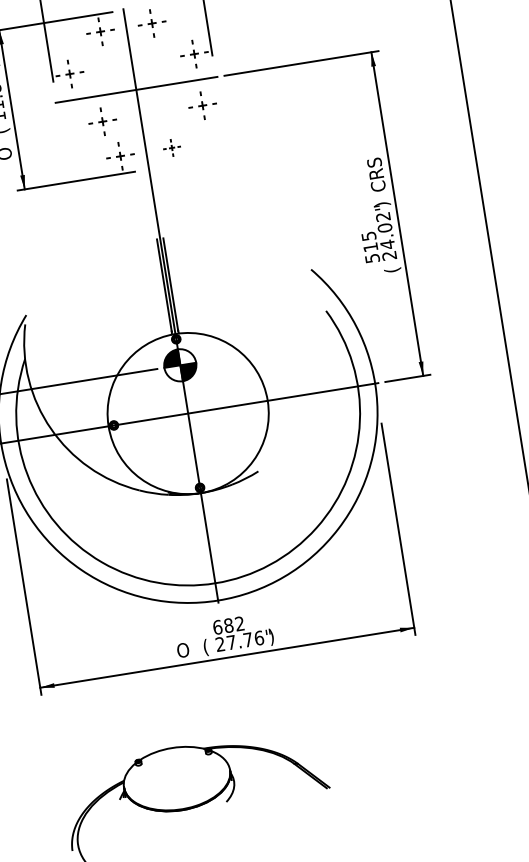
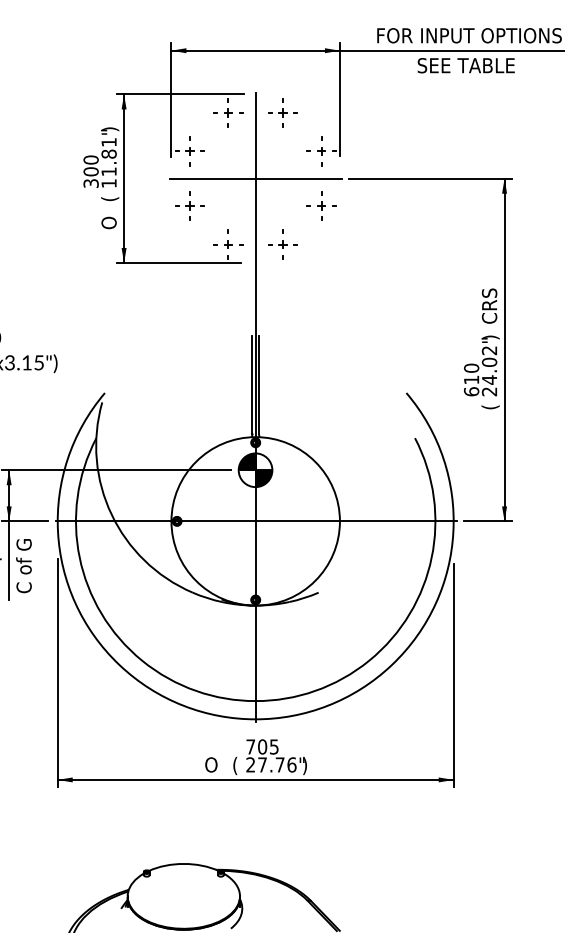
part: (102, 121) -> (189, 205), moved
part: (171, 147) -> (282, 244), size x1.67
text: (370, 246) -> (471, 379), 515 -> 610
text: (228, 625) -> (262, 746), 682 -> 705

